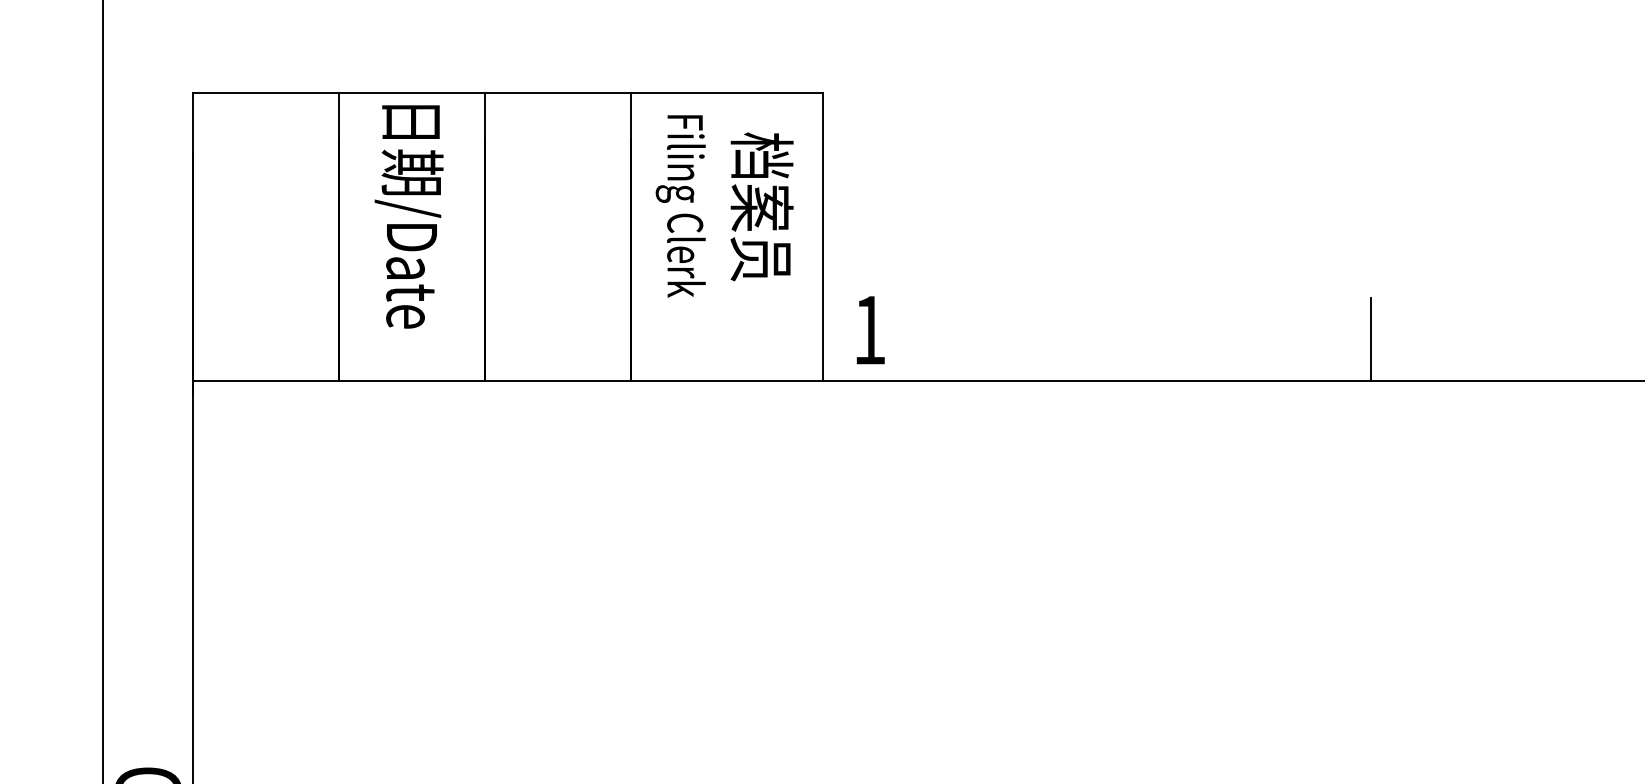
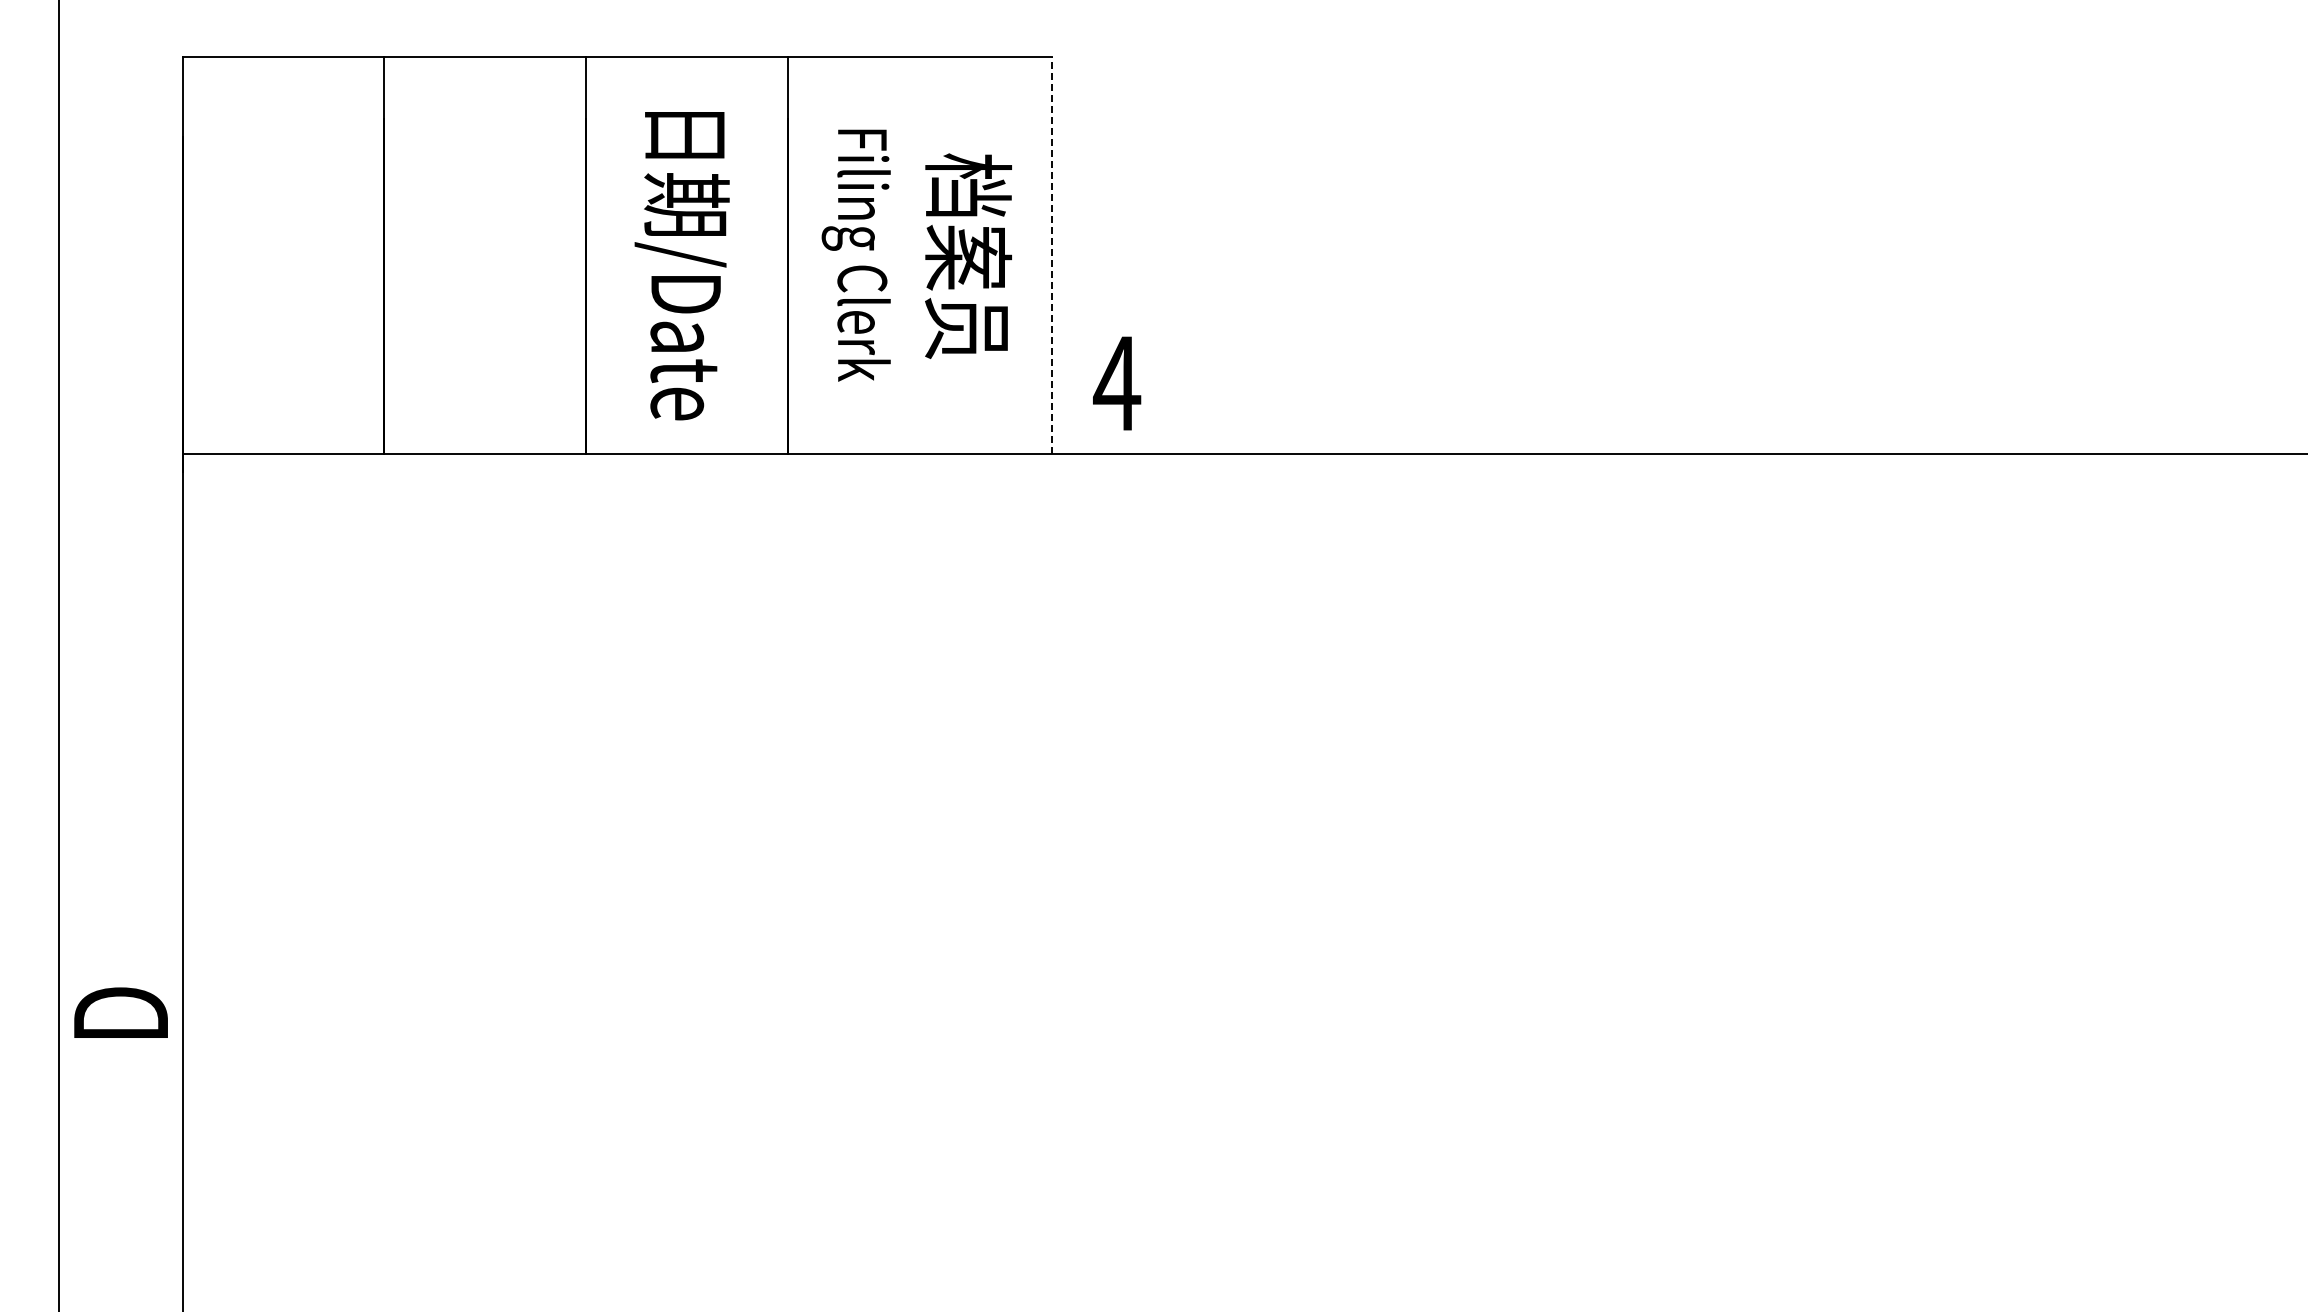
text: (724, 206) -> (916, 255), moved
text: (408, 217) -> (681, 266), moved
line: (822, 237) -> (1052, 255), solid -> dashed
text: (869, 330) -> (1117, 383), 1 -> 4
line: (1370, 339) -> (1808, 396), removed

